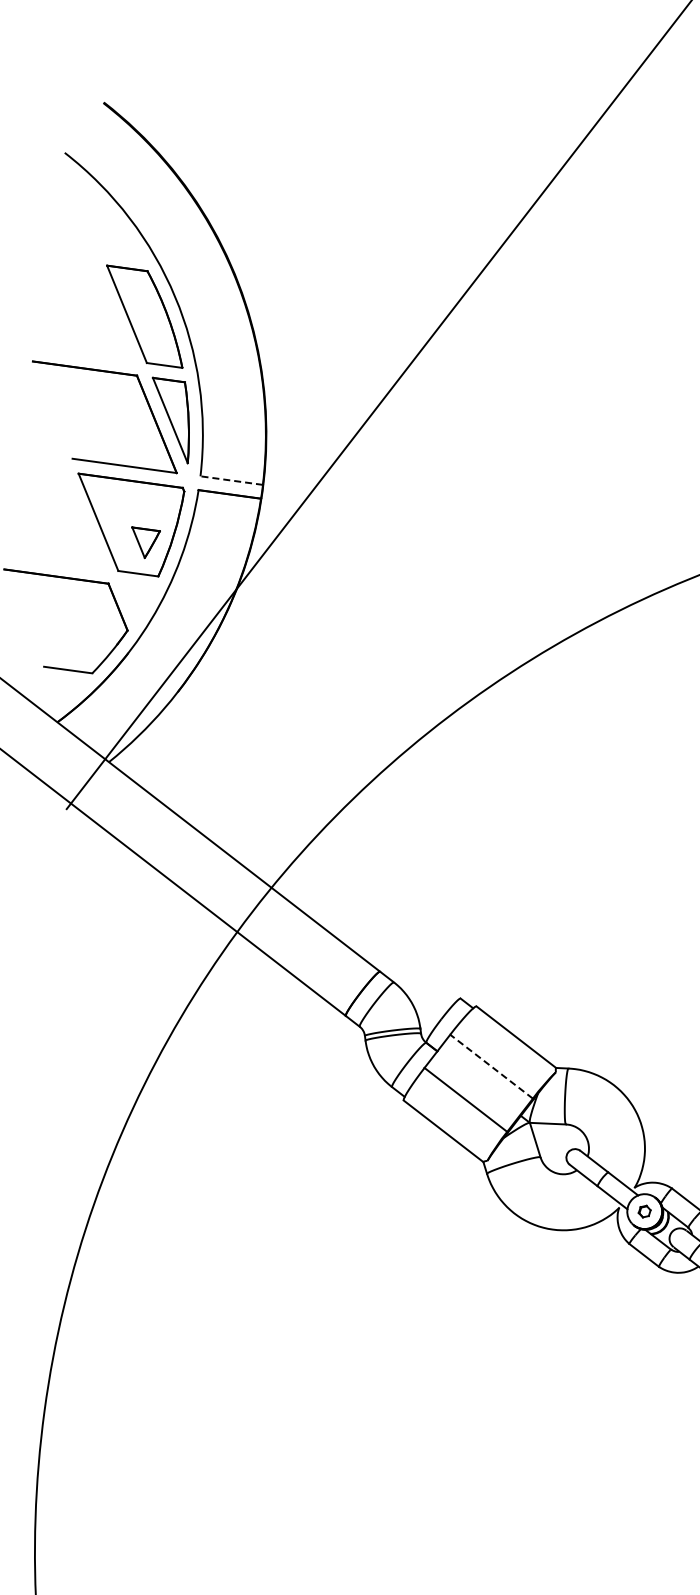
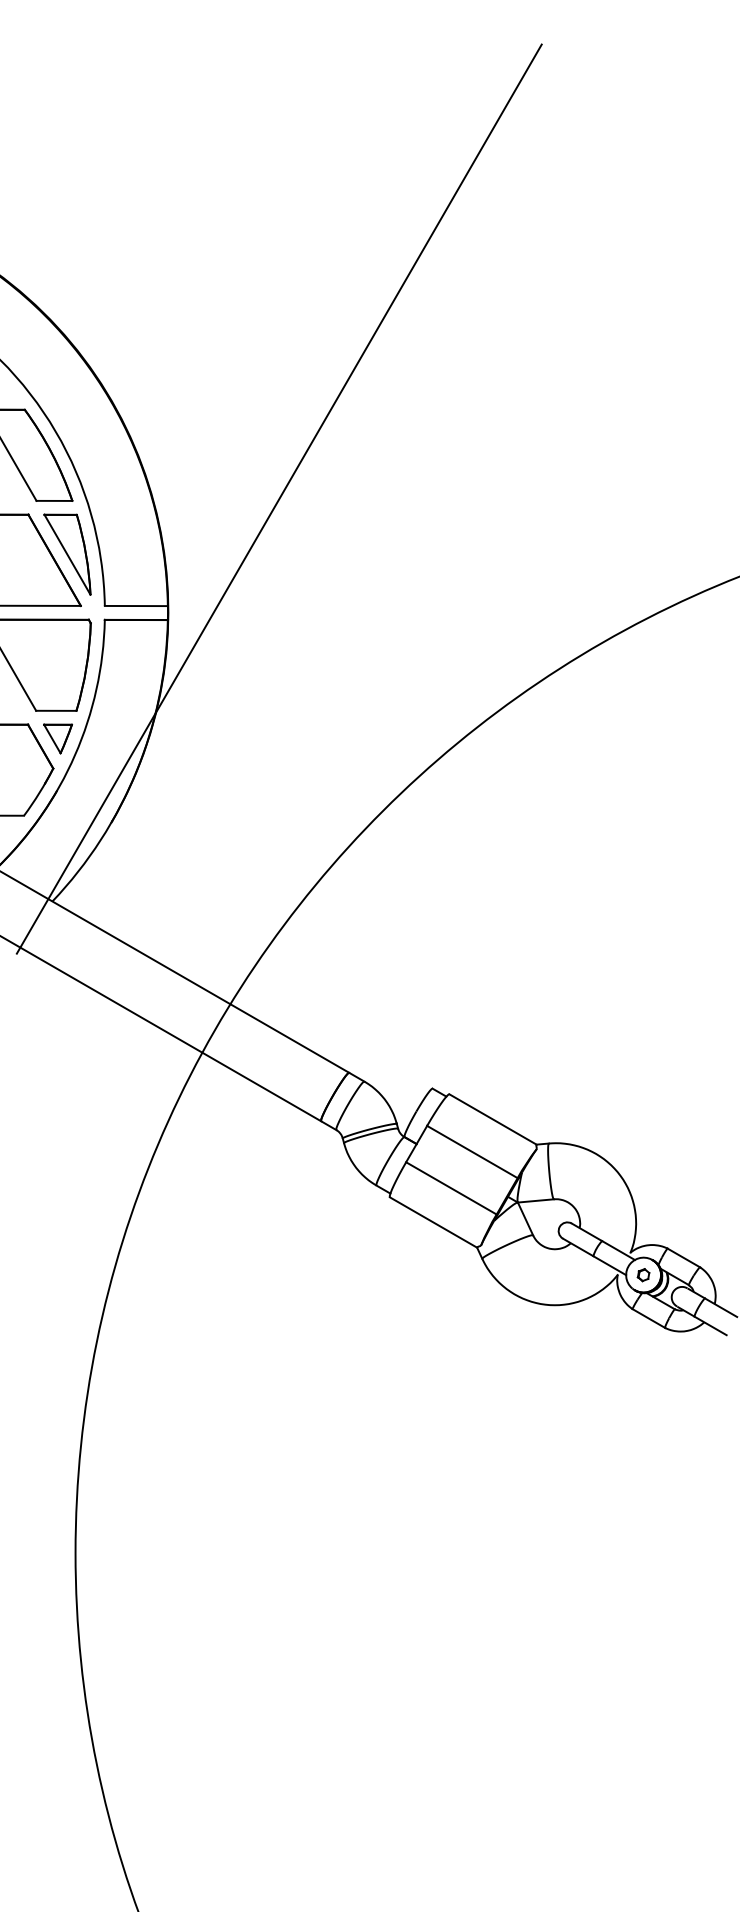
line: (231, 481) -> (136, 606), dashed -> solid
part: (143, 542) -> (57, 738), moved
line: (490, 1066) -> (471, 1151), dashed -> solid

